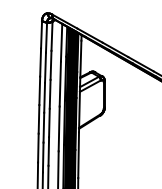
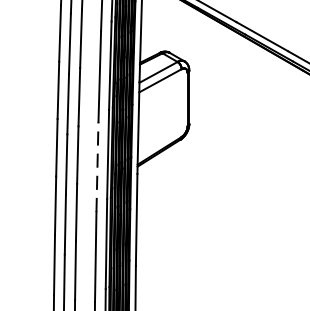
line: (59, 128) -> (98, 166), solid -> dashed

